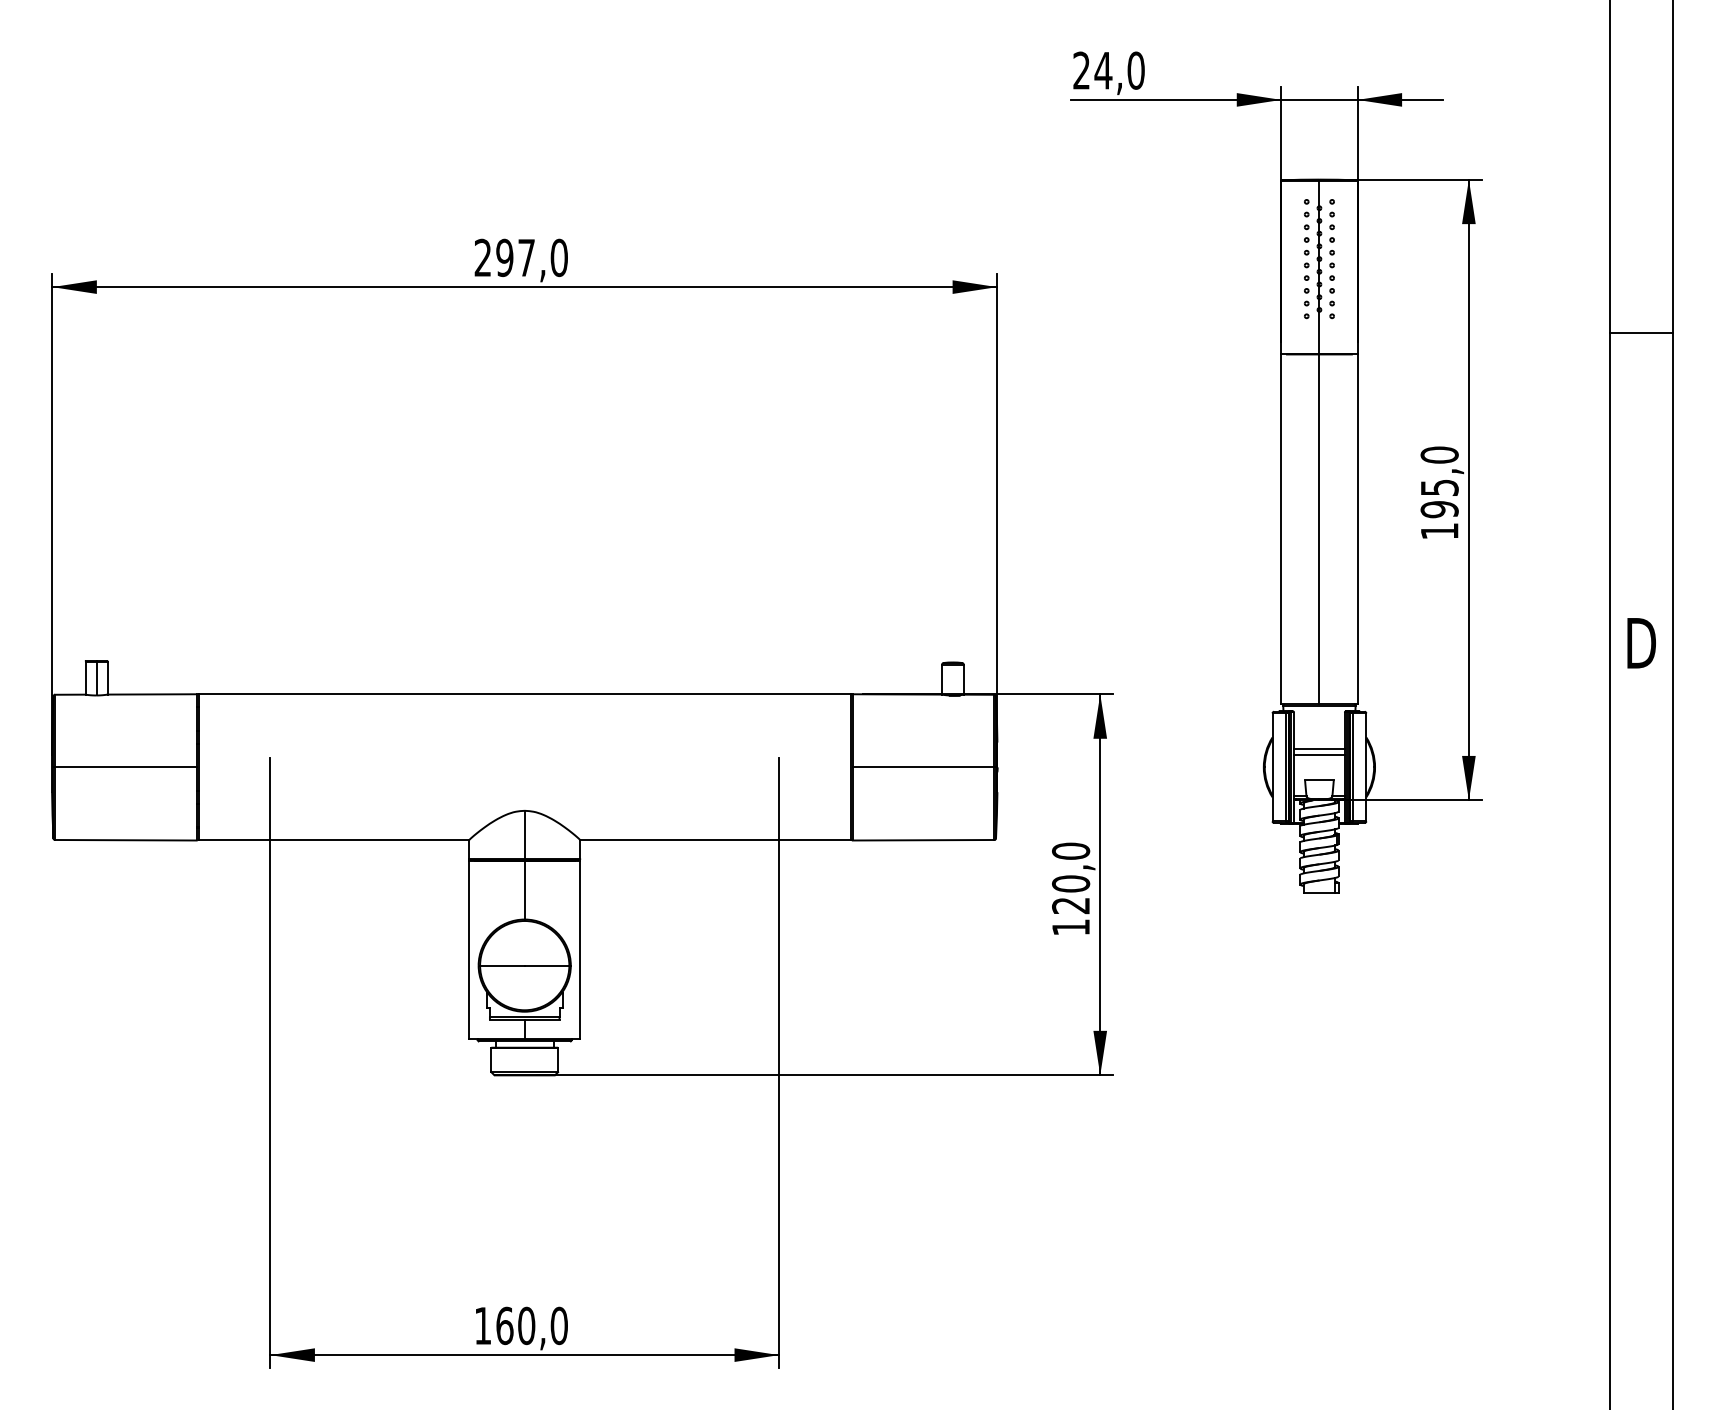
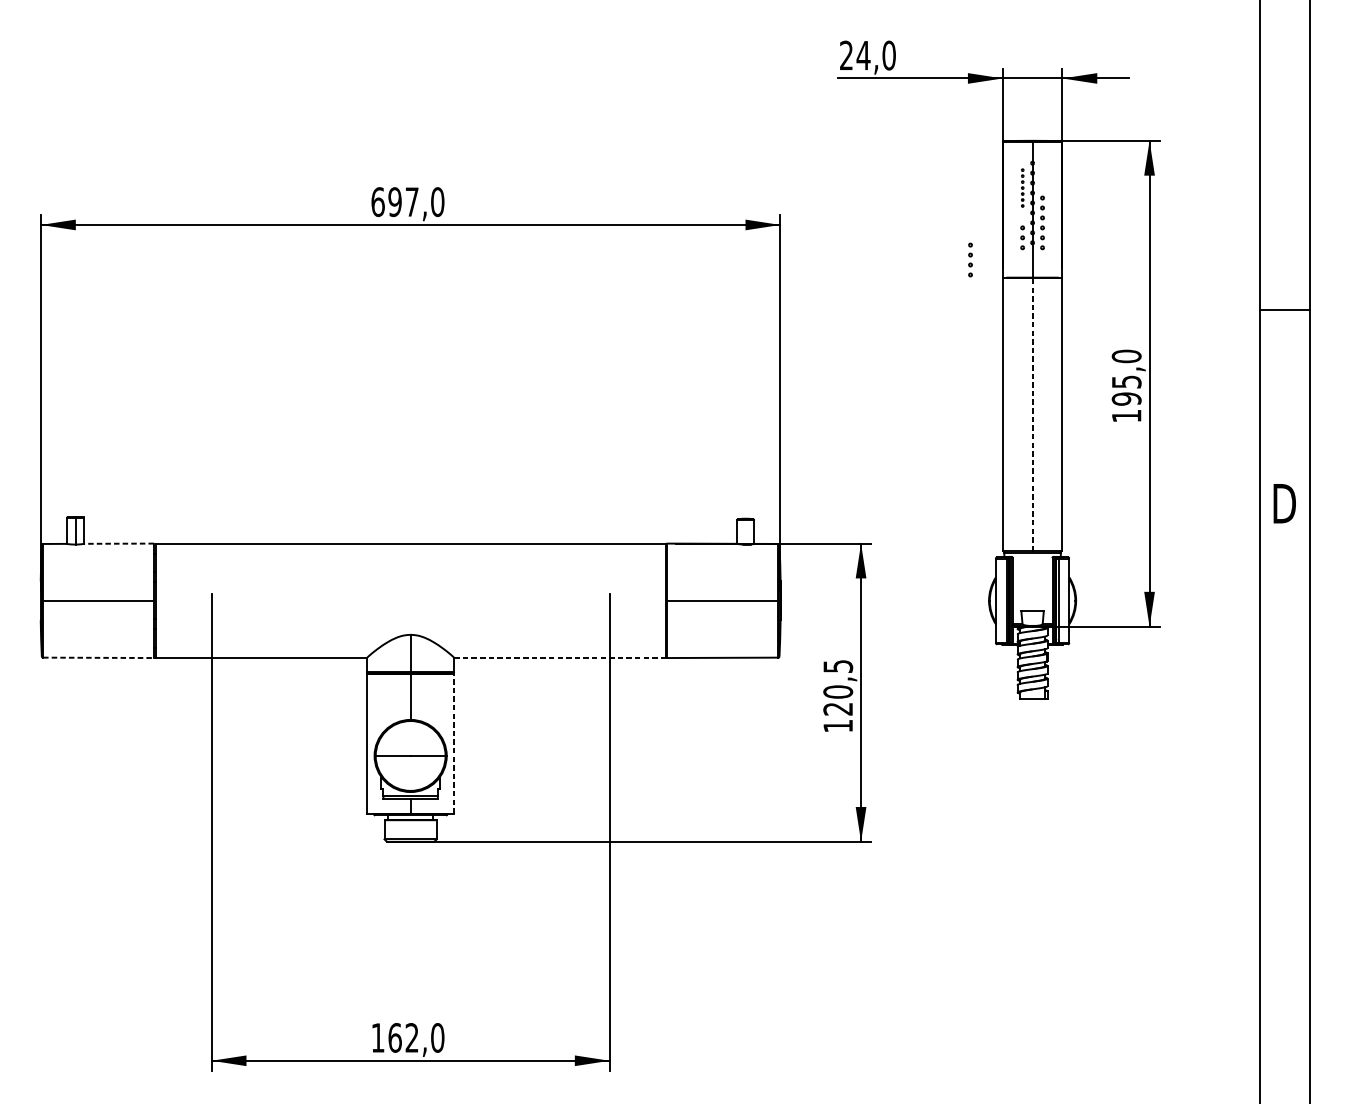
part: (1331, 220) -> (970, 259), moved
part: (1306, 239) -> (1022, 187), size x0.6
text: (482, 257) -> (377, 201), 297,0 -> 697,0
line: (1641, 332) -> (1284, 309), moved
line: (1319, 529) -> (1032, 414), solid -> dashed
line: (151, 694) -> (118, 543), solid -> dashed
line: (1319, 748) -> (1032, 586), removed
line: (1319, 754) -> (1032, 590), removed
line: (125, 840) -> (98, 658), solid -> dashed
line: (715, 840) -> (559, 658), solid -> dashed
text: (1071, 850) -> (838, 665), 120,0 -> 120,5
line: (580, 949) -> (454, 743), solid -> dashed
text: (526, 1325) -> (412, 1037), 160,0 -> 162,0

